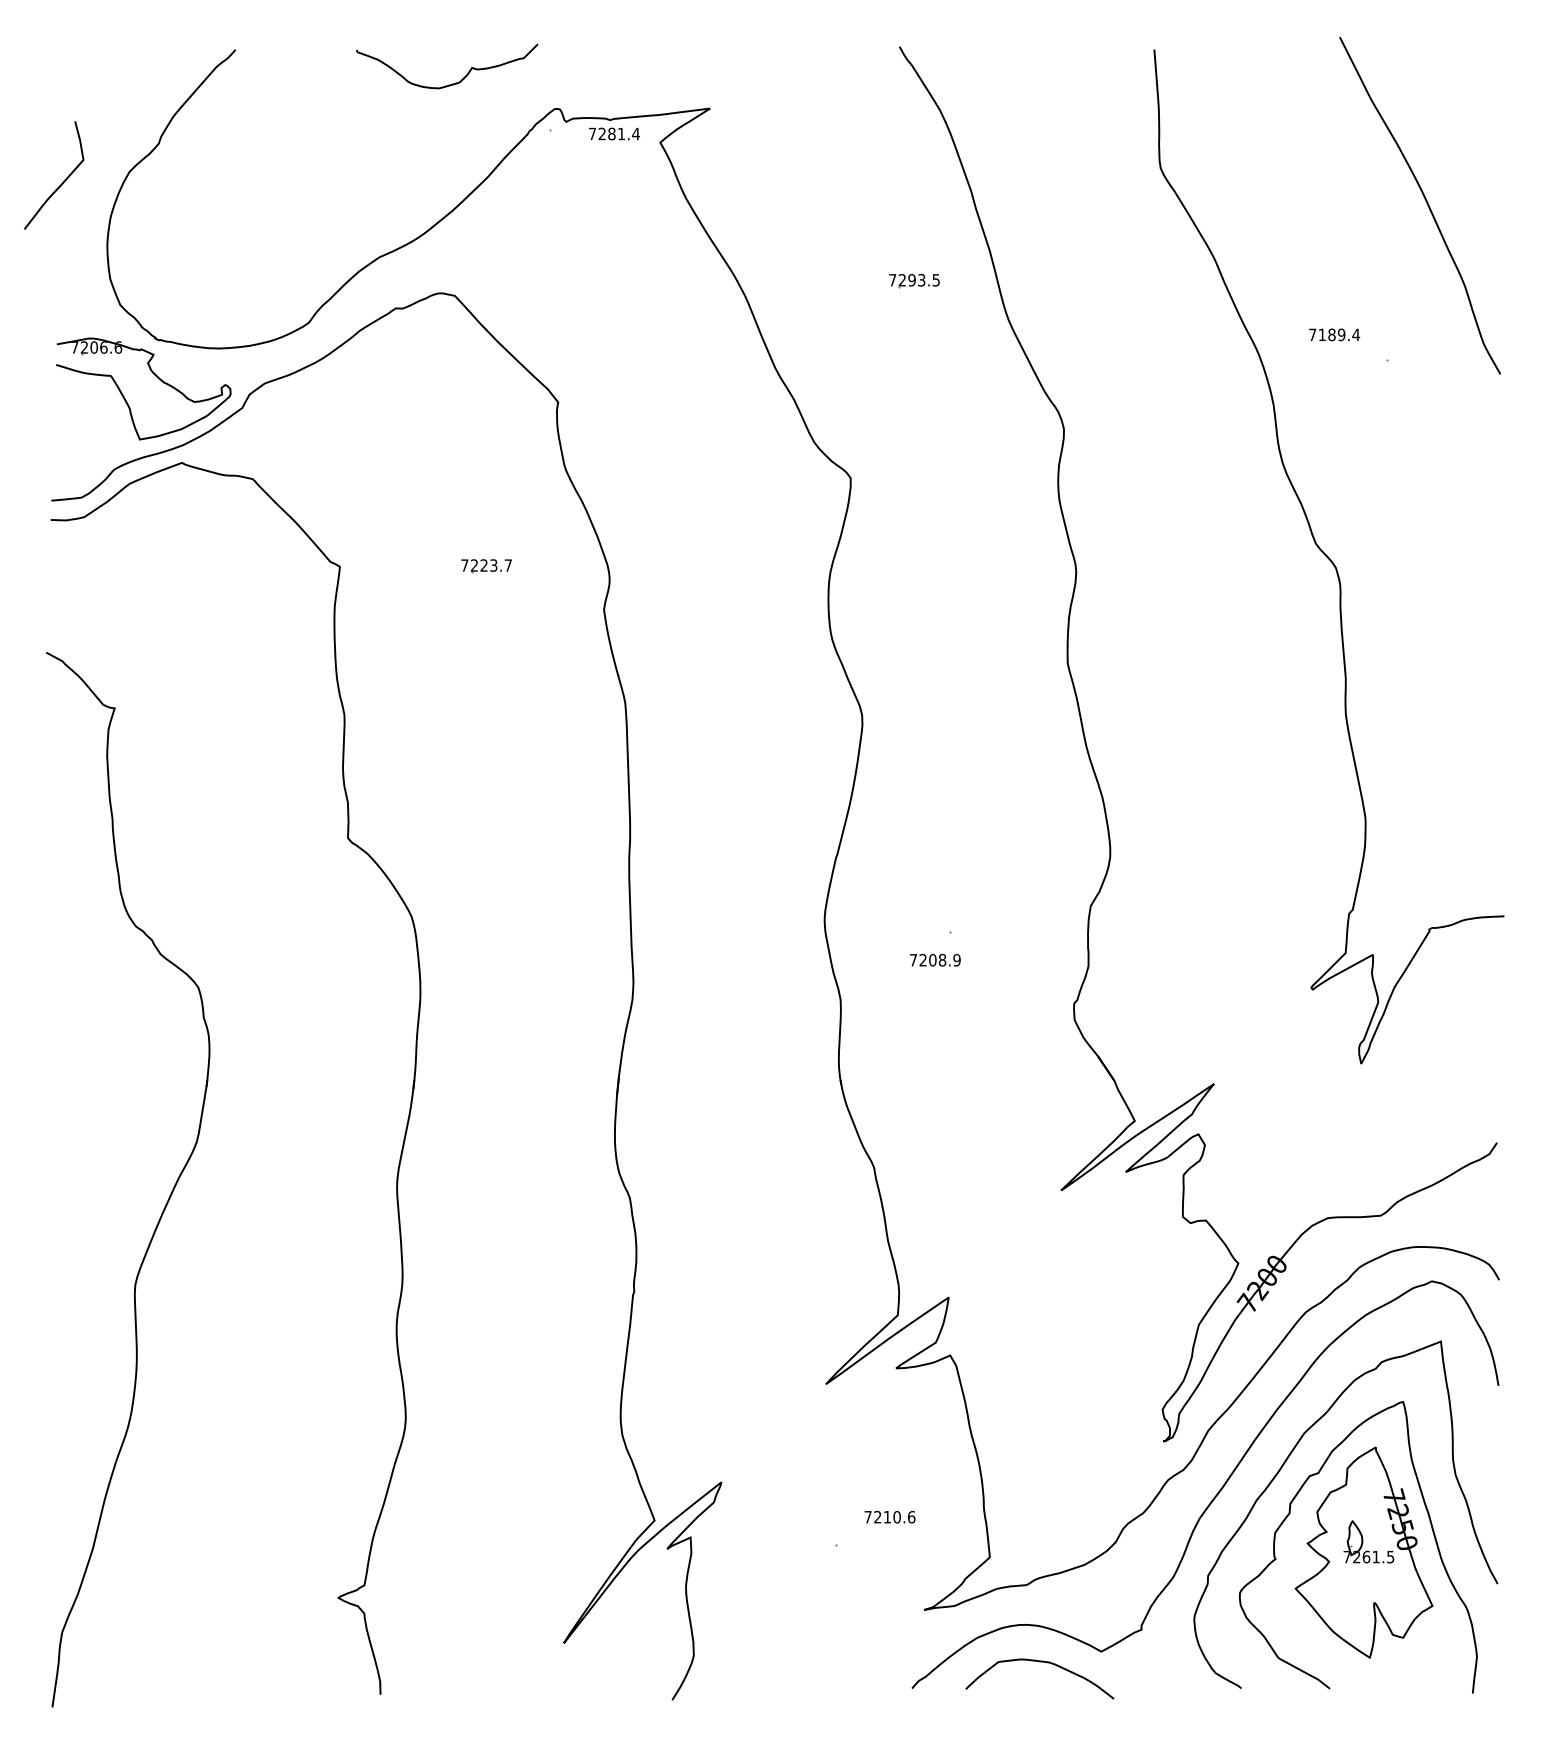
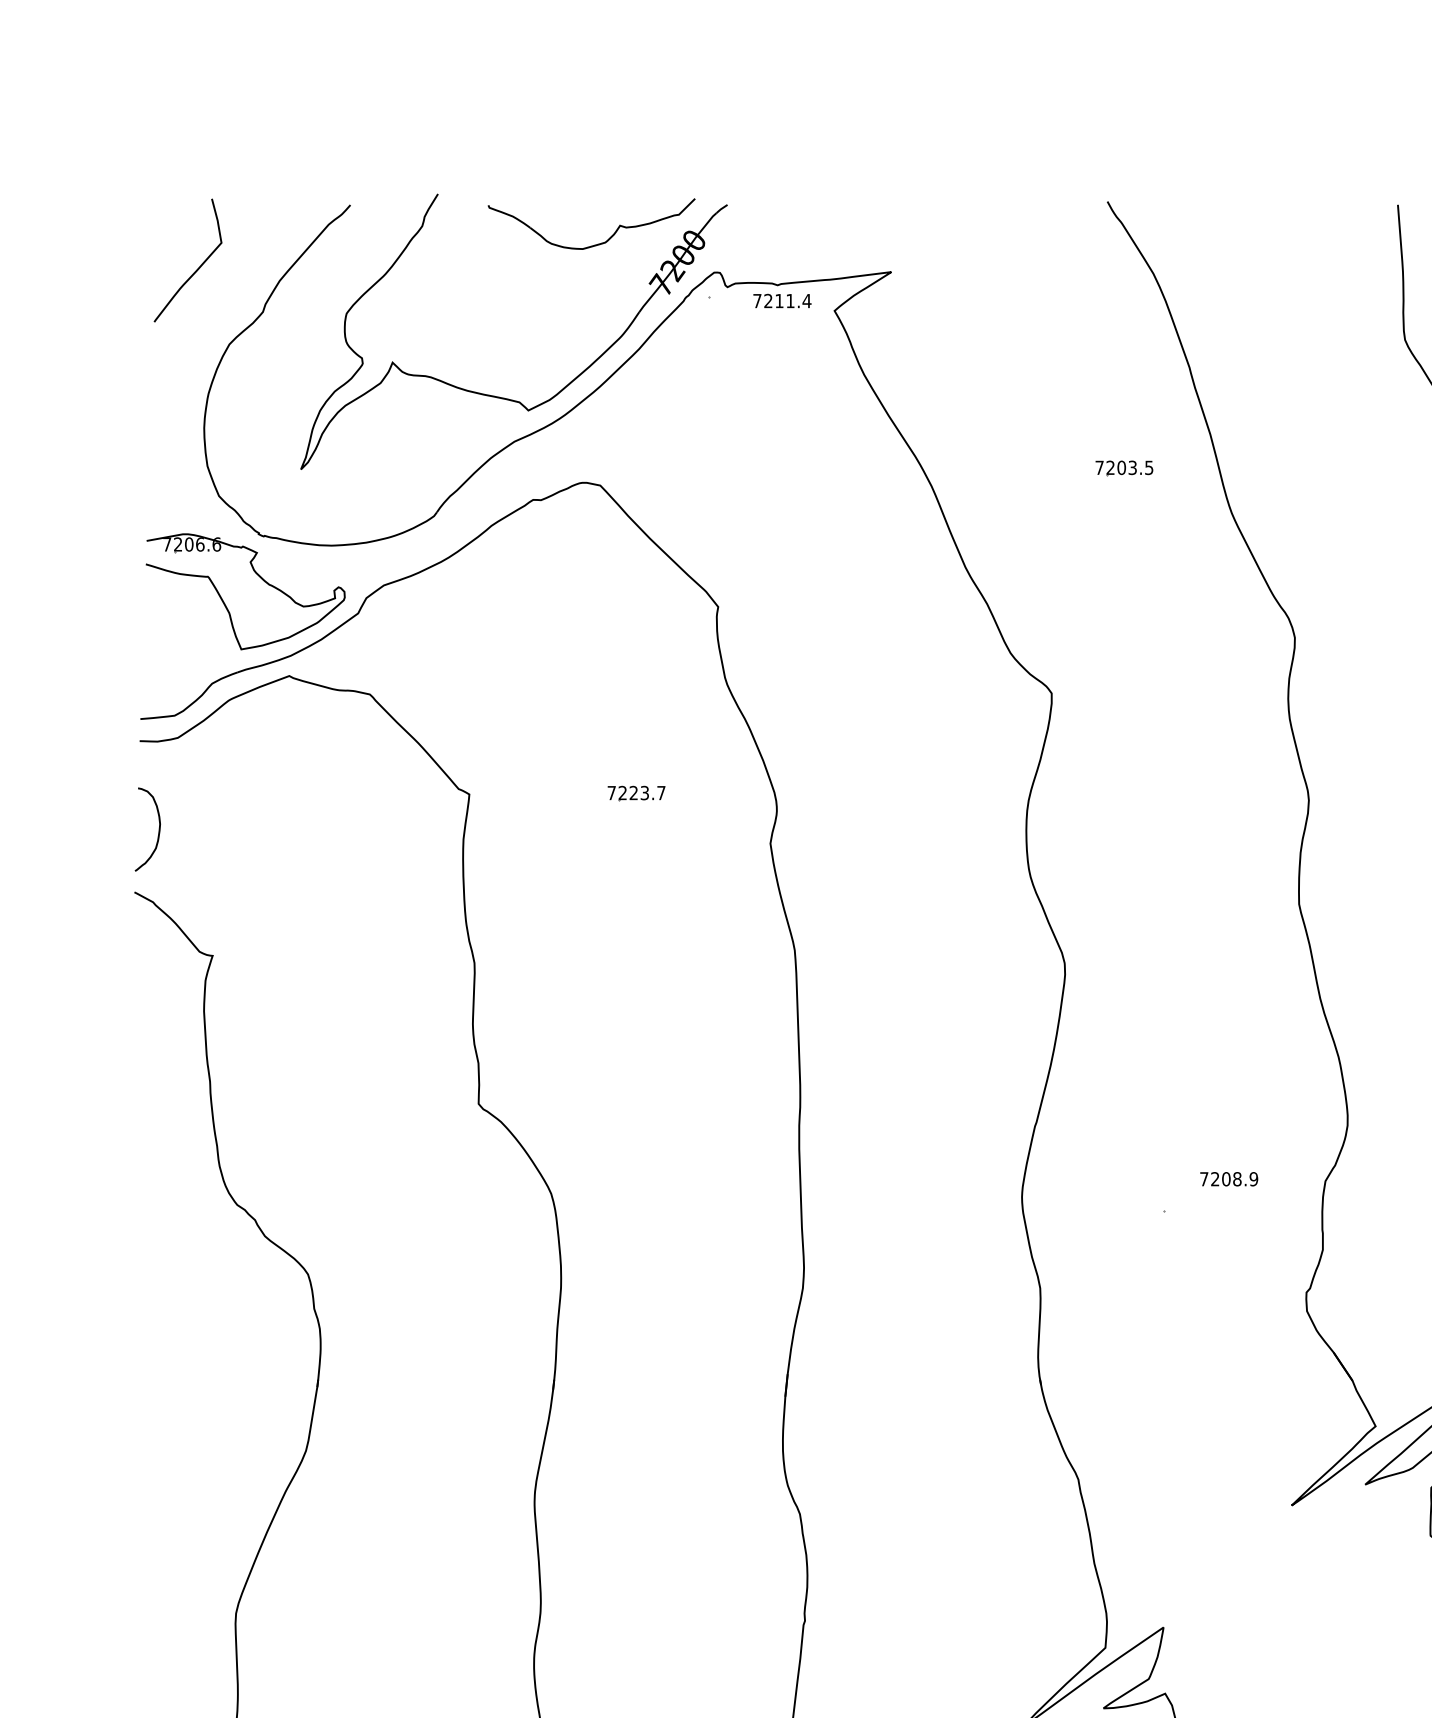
text: (611, 133) -> (779, 300), 7281.4 -> 7211.4
curve: (62, 182) -> (197, 268), moved
part: (366, 217) -> (499, 396), added
text: (911, 280) -> (1121, 468), 7293.5 -> 7203.5
curve: (66, 601) -> (157, 834), added
text: (935, 960) -> (1229, 1179), moved

